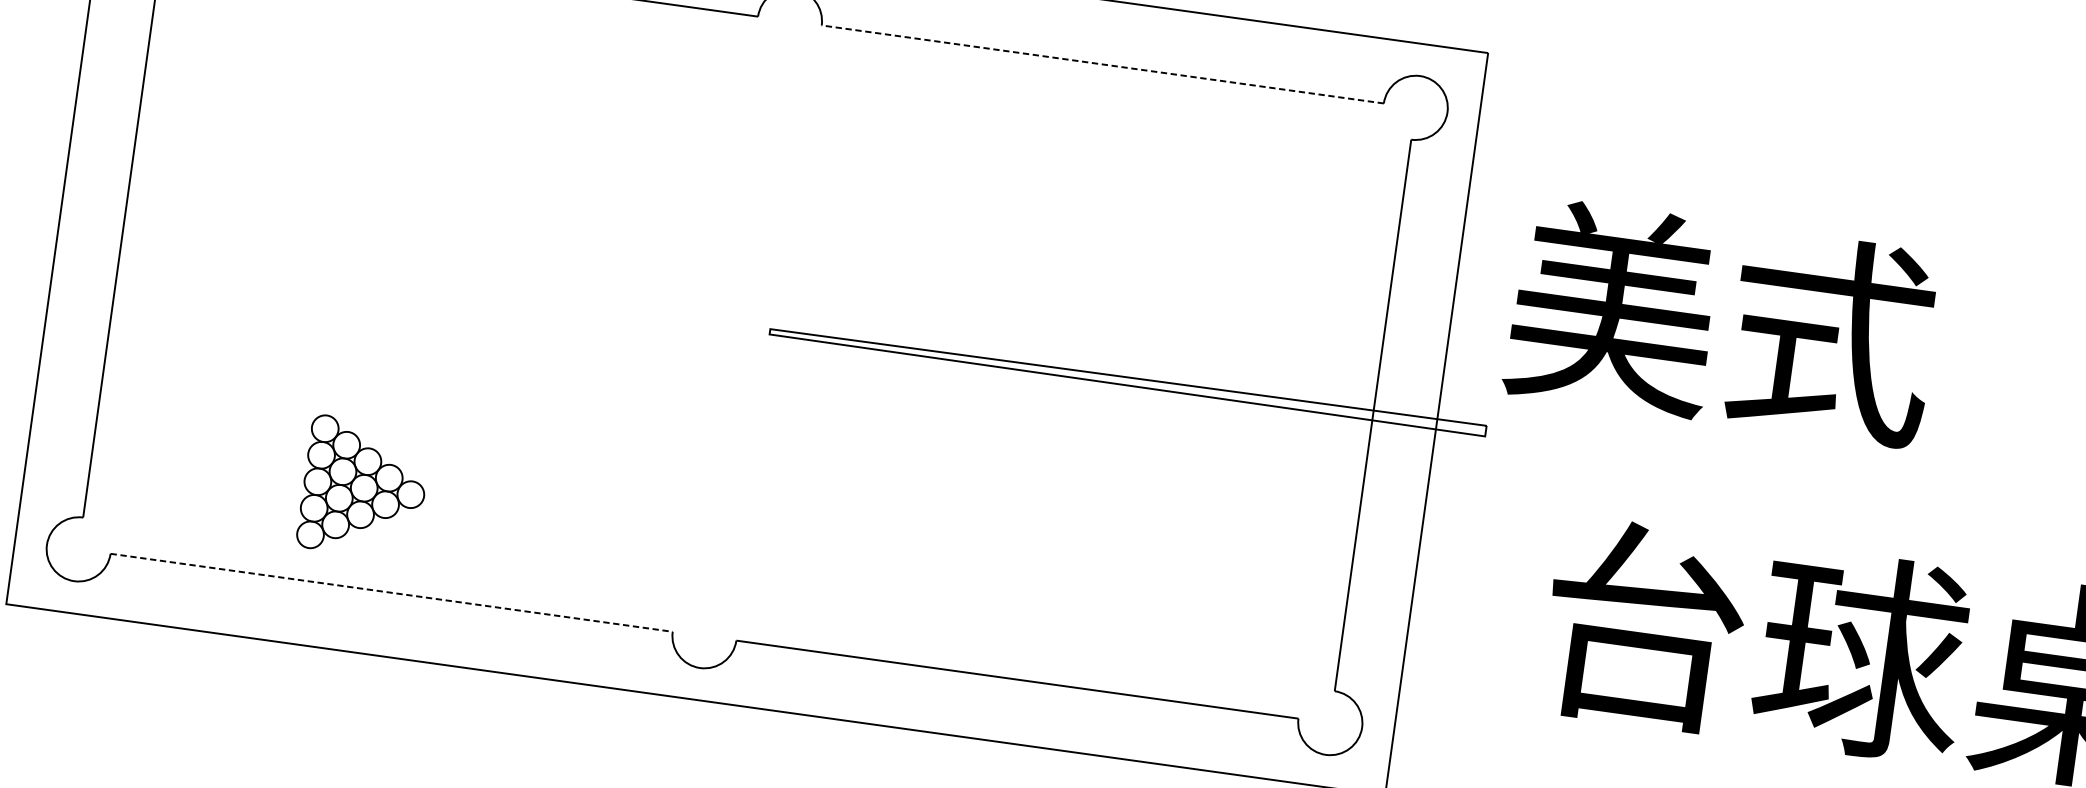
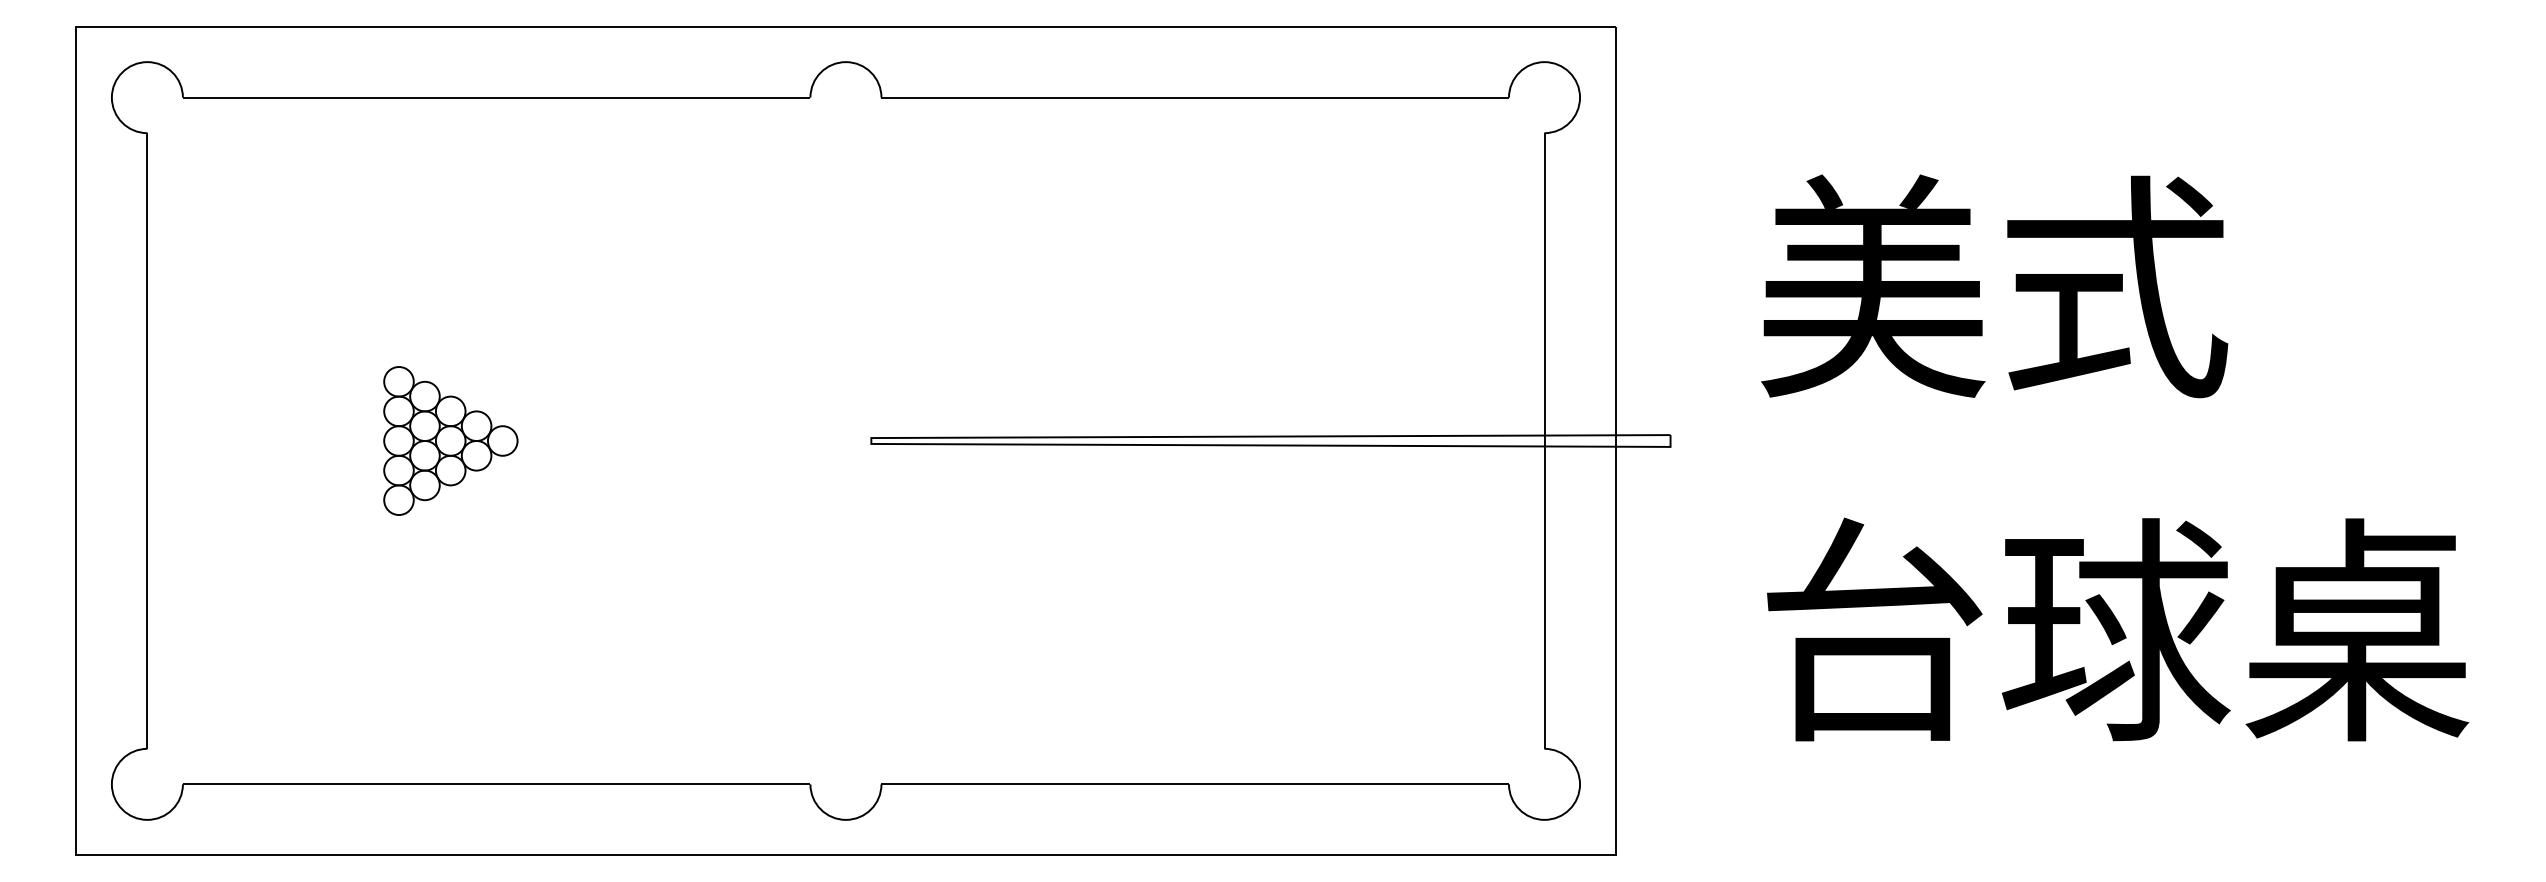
line: (1103, 64) -> (1195, 97), dashed -> solid
text: (1722, 322) -> (1994, 286), moved
part: (364, 487) -> (450, 440), moved
line: (391, 592) -> (496, 784), dashed -> solid

